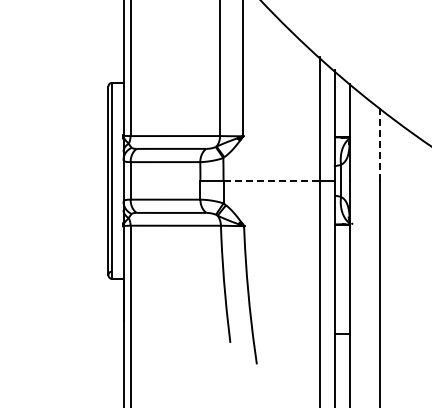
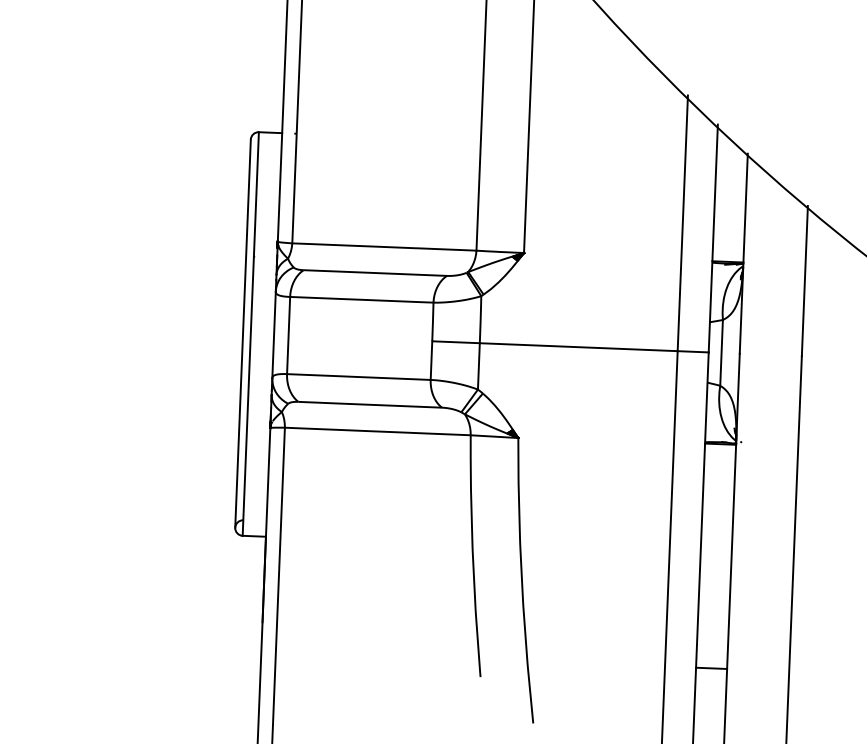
line: (380, 144) -> (805, 281), dashed -> solid
line: (272, 180) -> (580, 346), dashed -> solid

